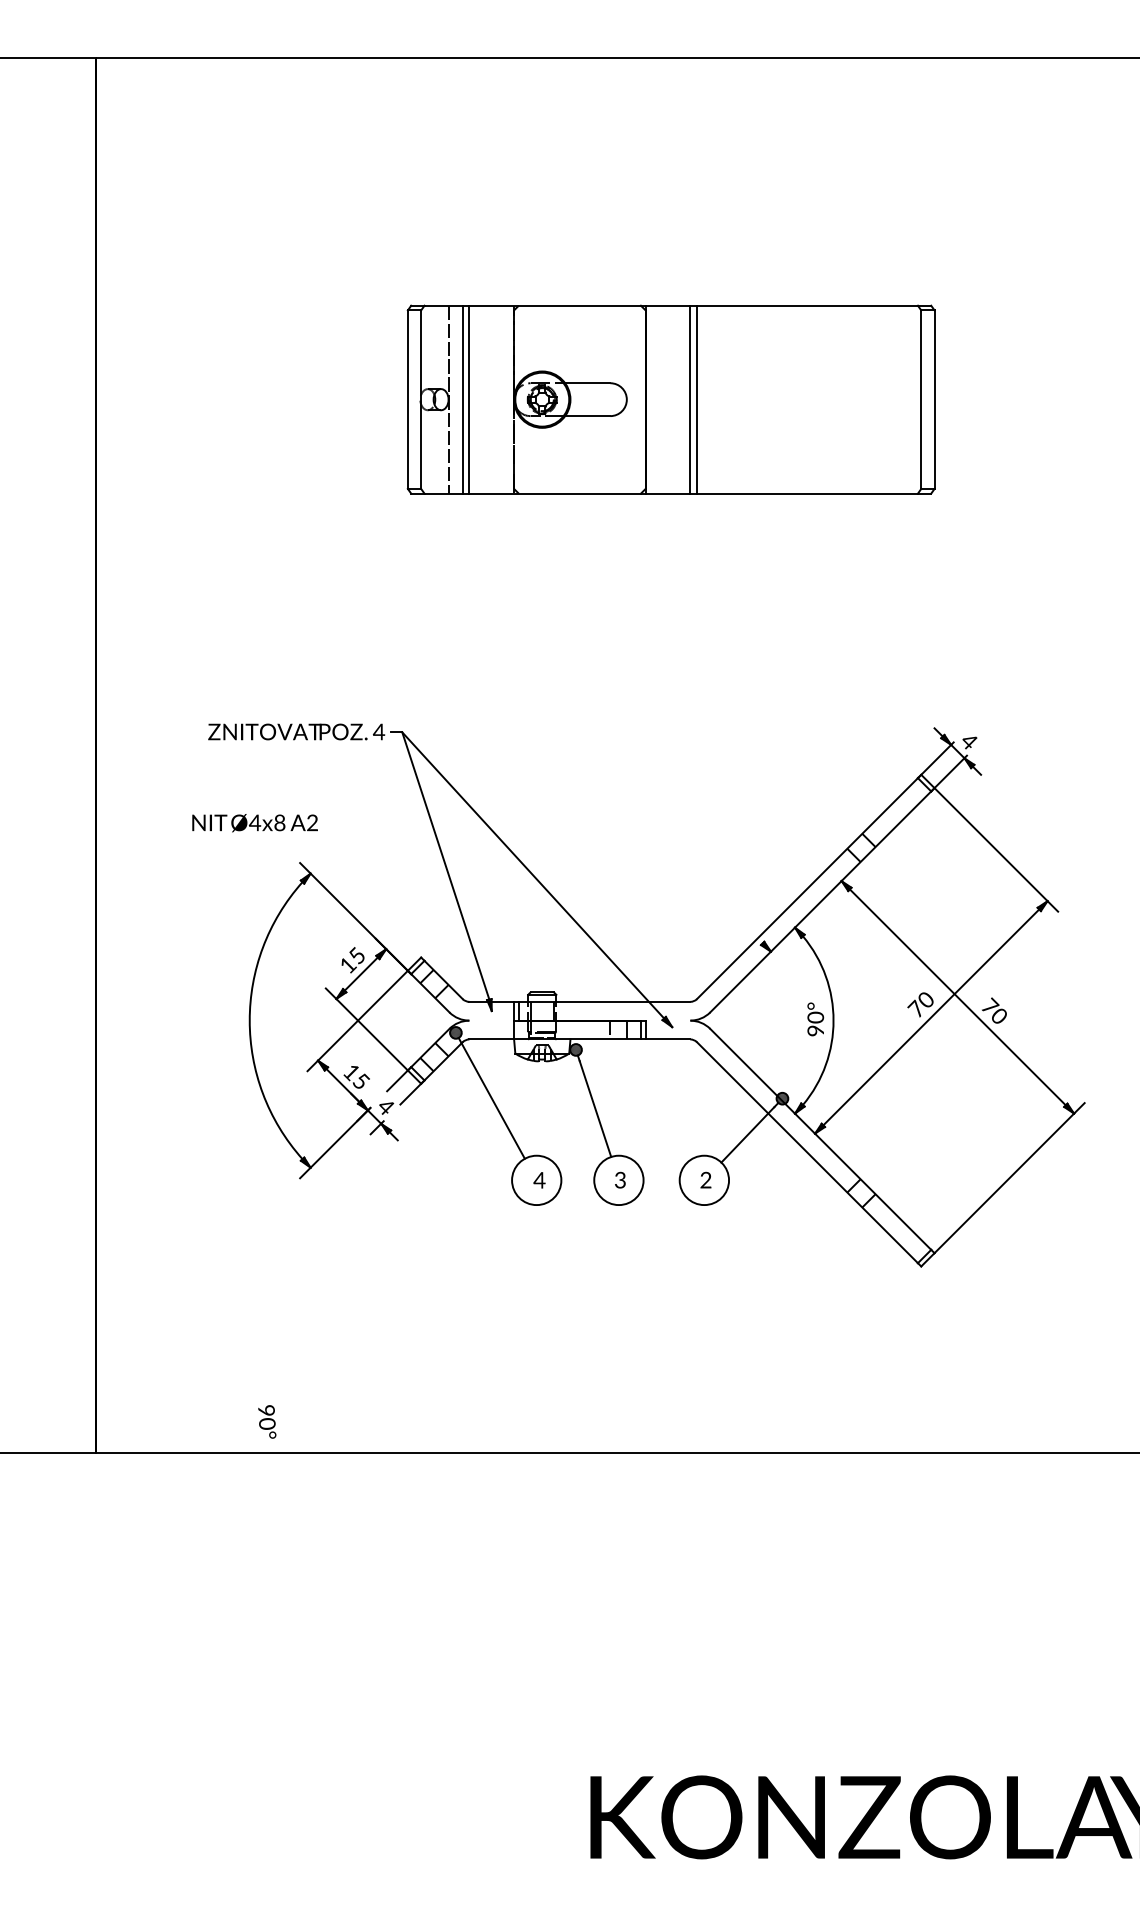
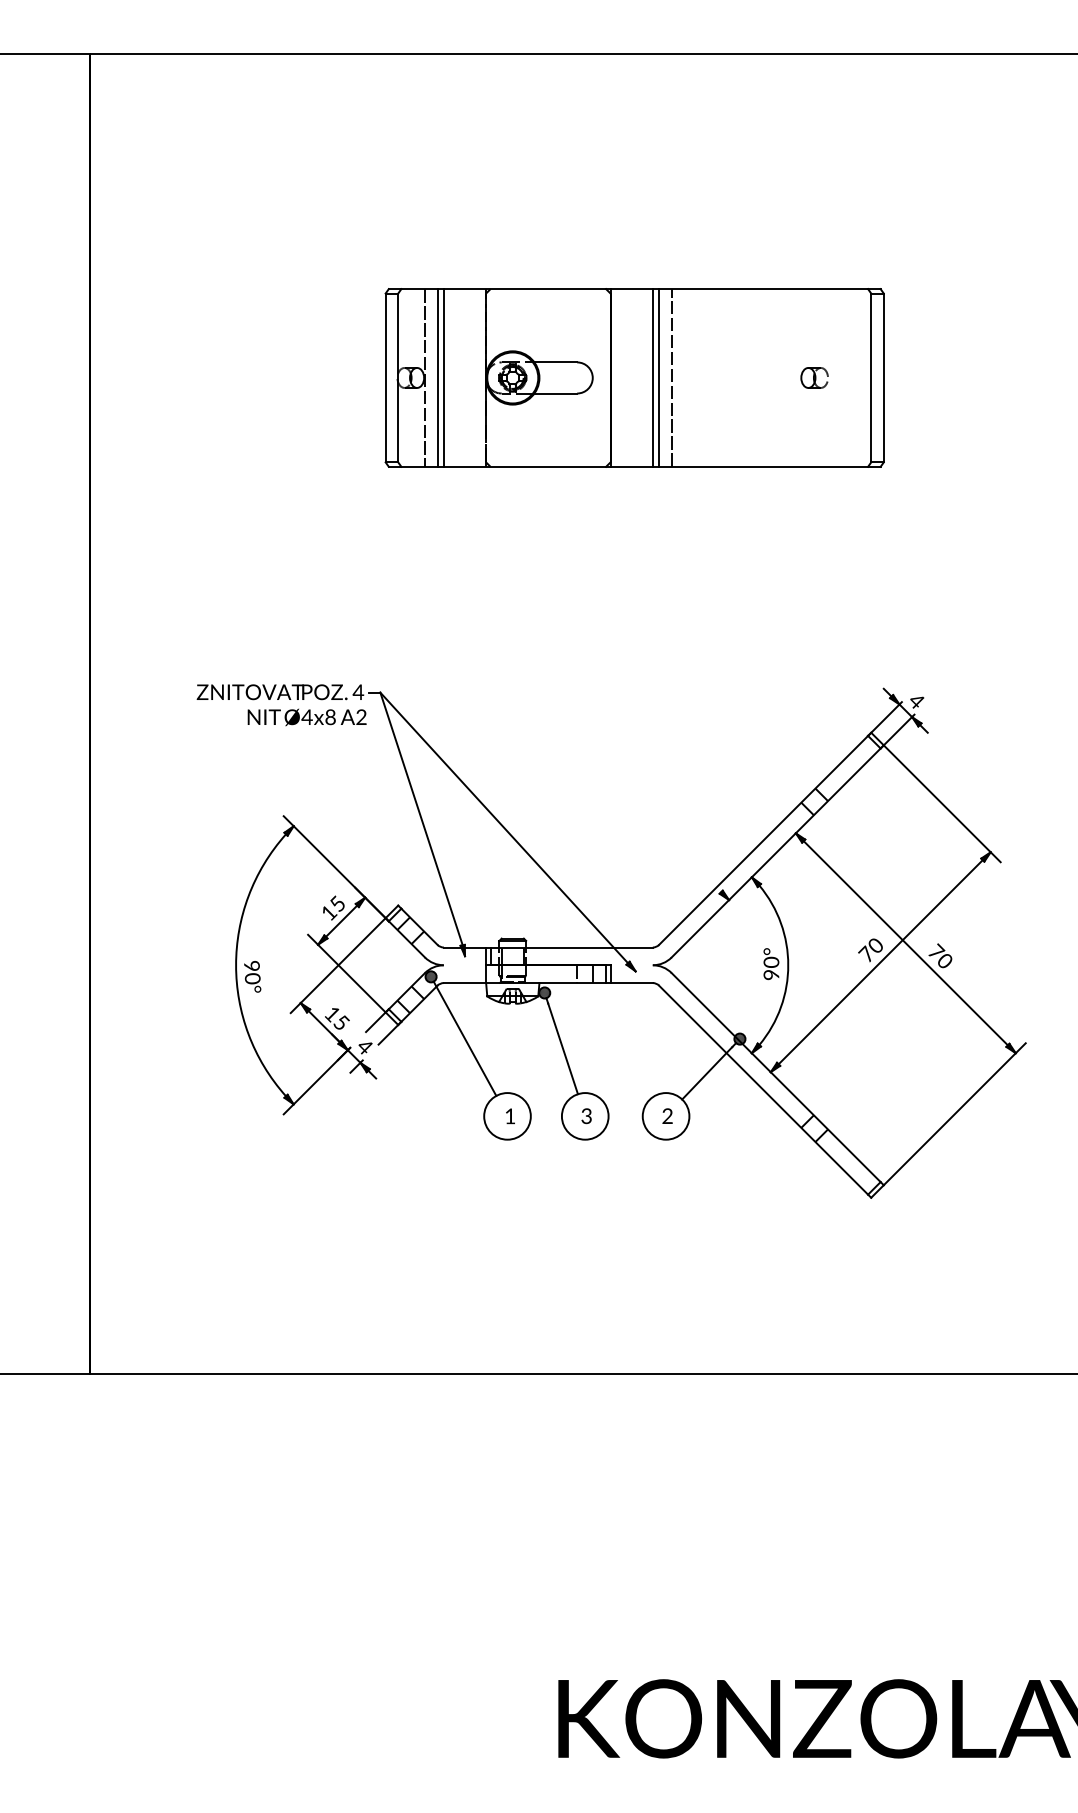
line: (710, 399) -> (671, 377), added
part: (861, 399) -> (814, 377), added
text: (254, 823) -> (306, 717), moved
text: (538, 1180) -> (509, 1116), 4 -> 1
text: (267, 1421) -> (252, 976), moved

